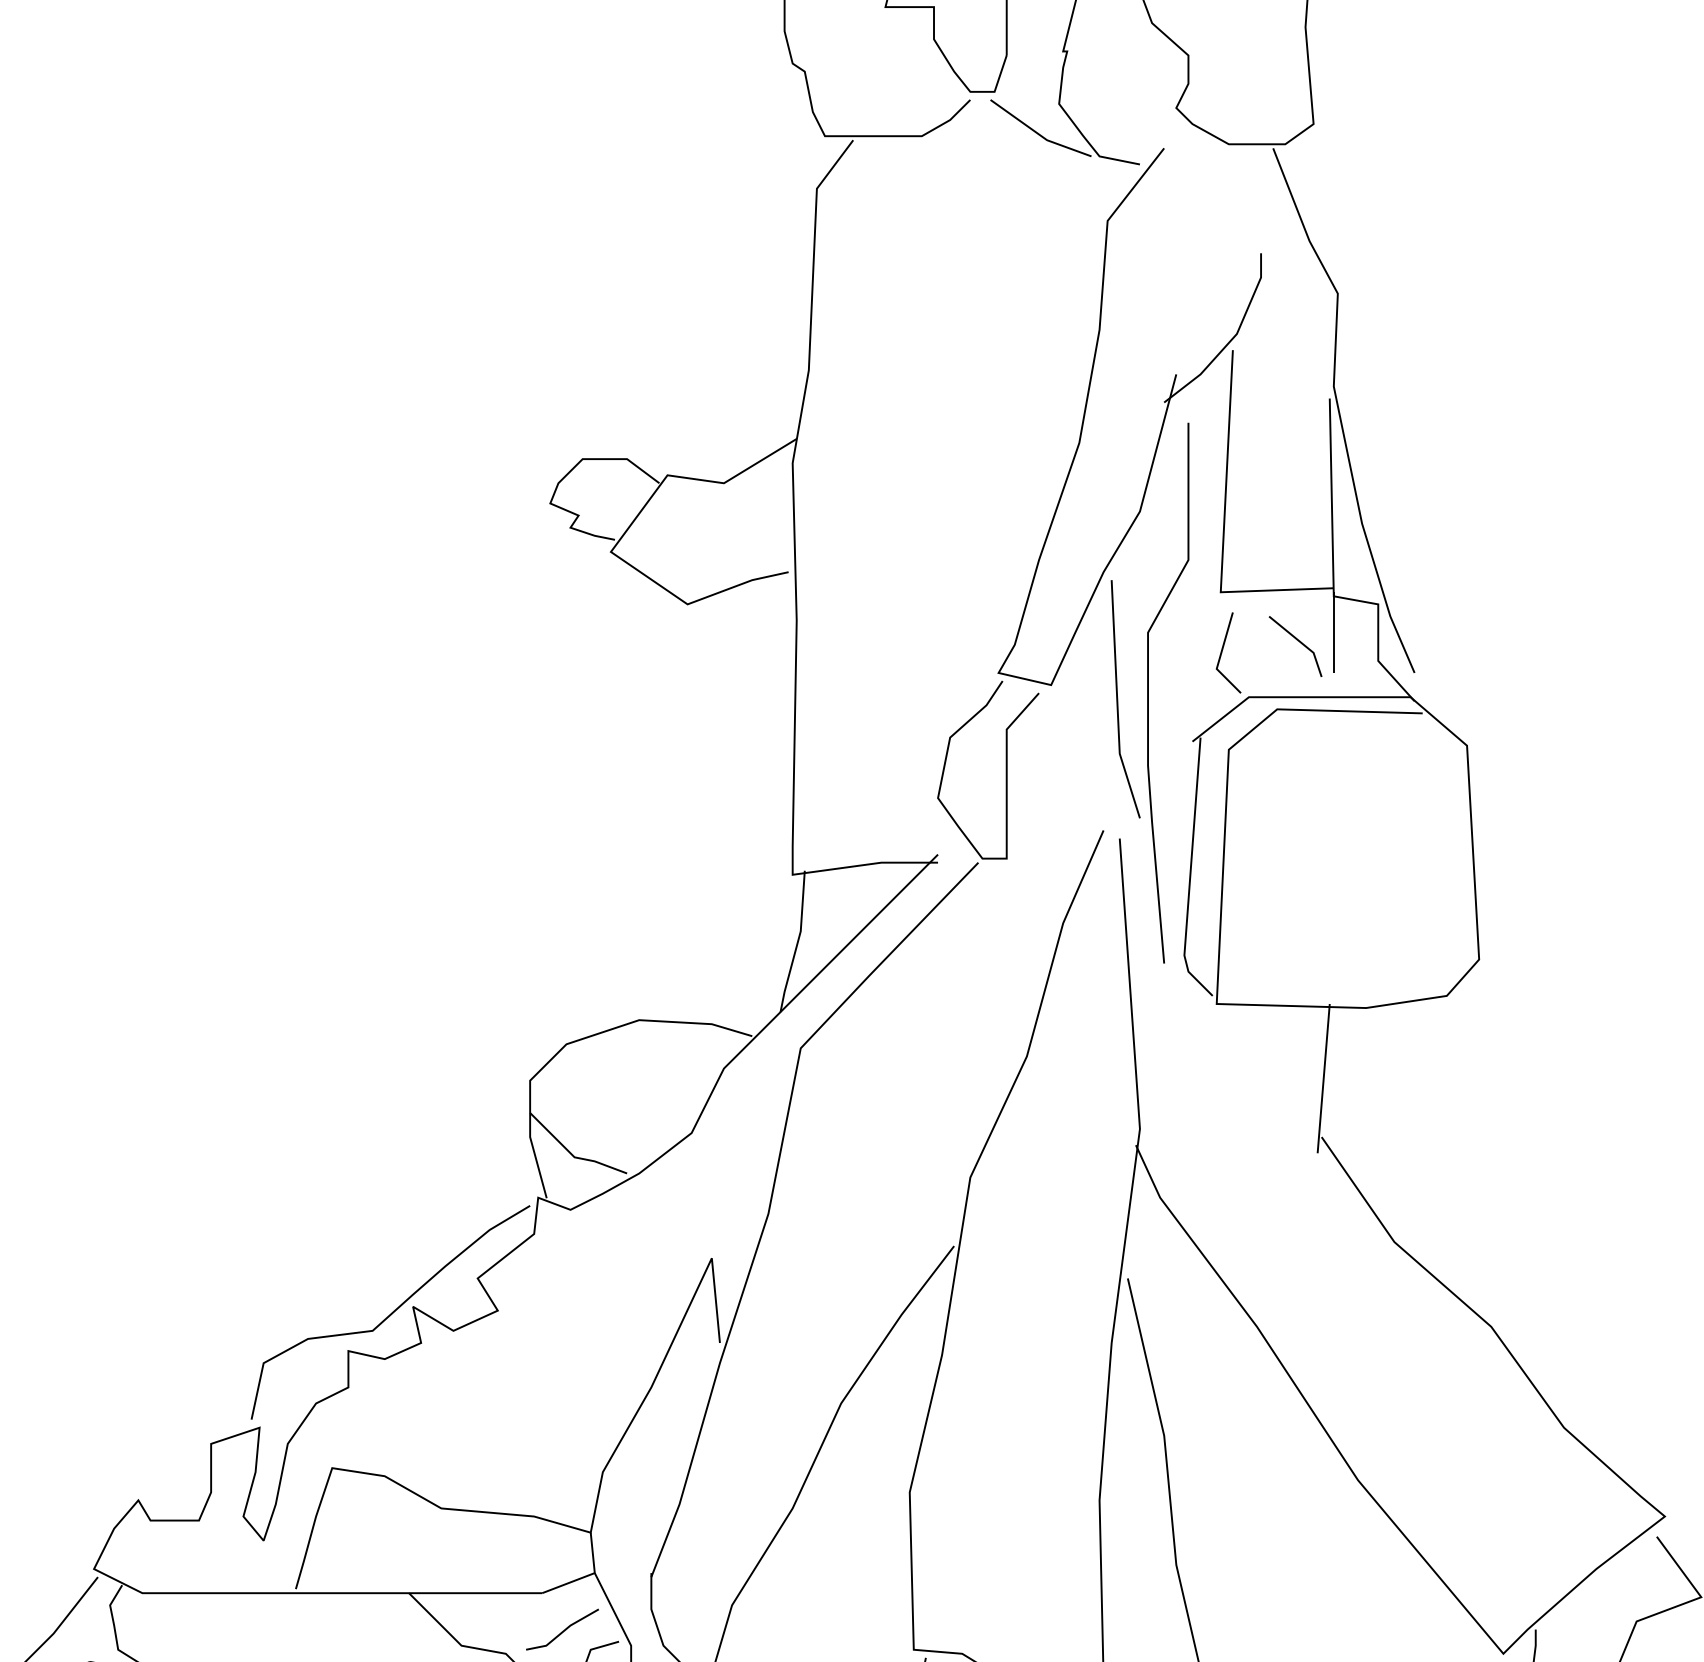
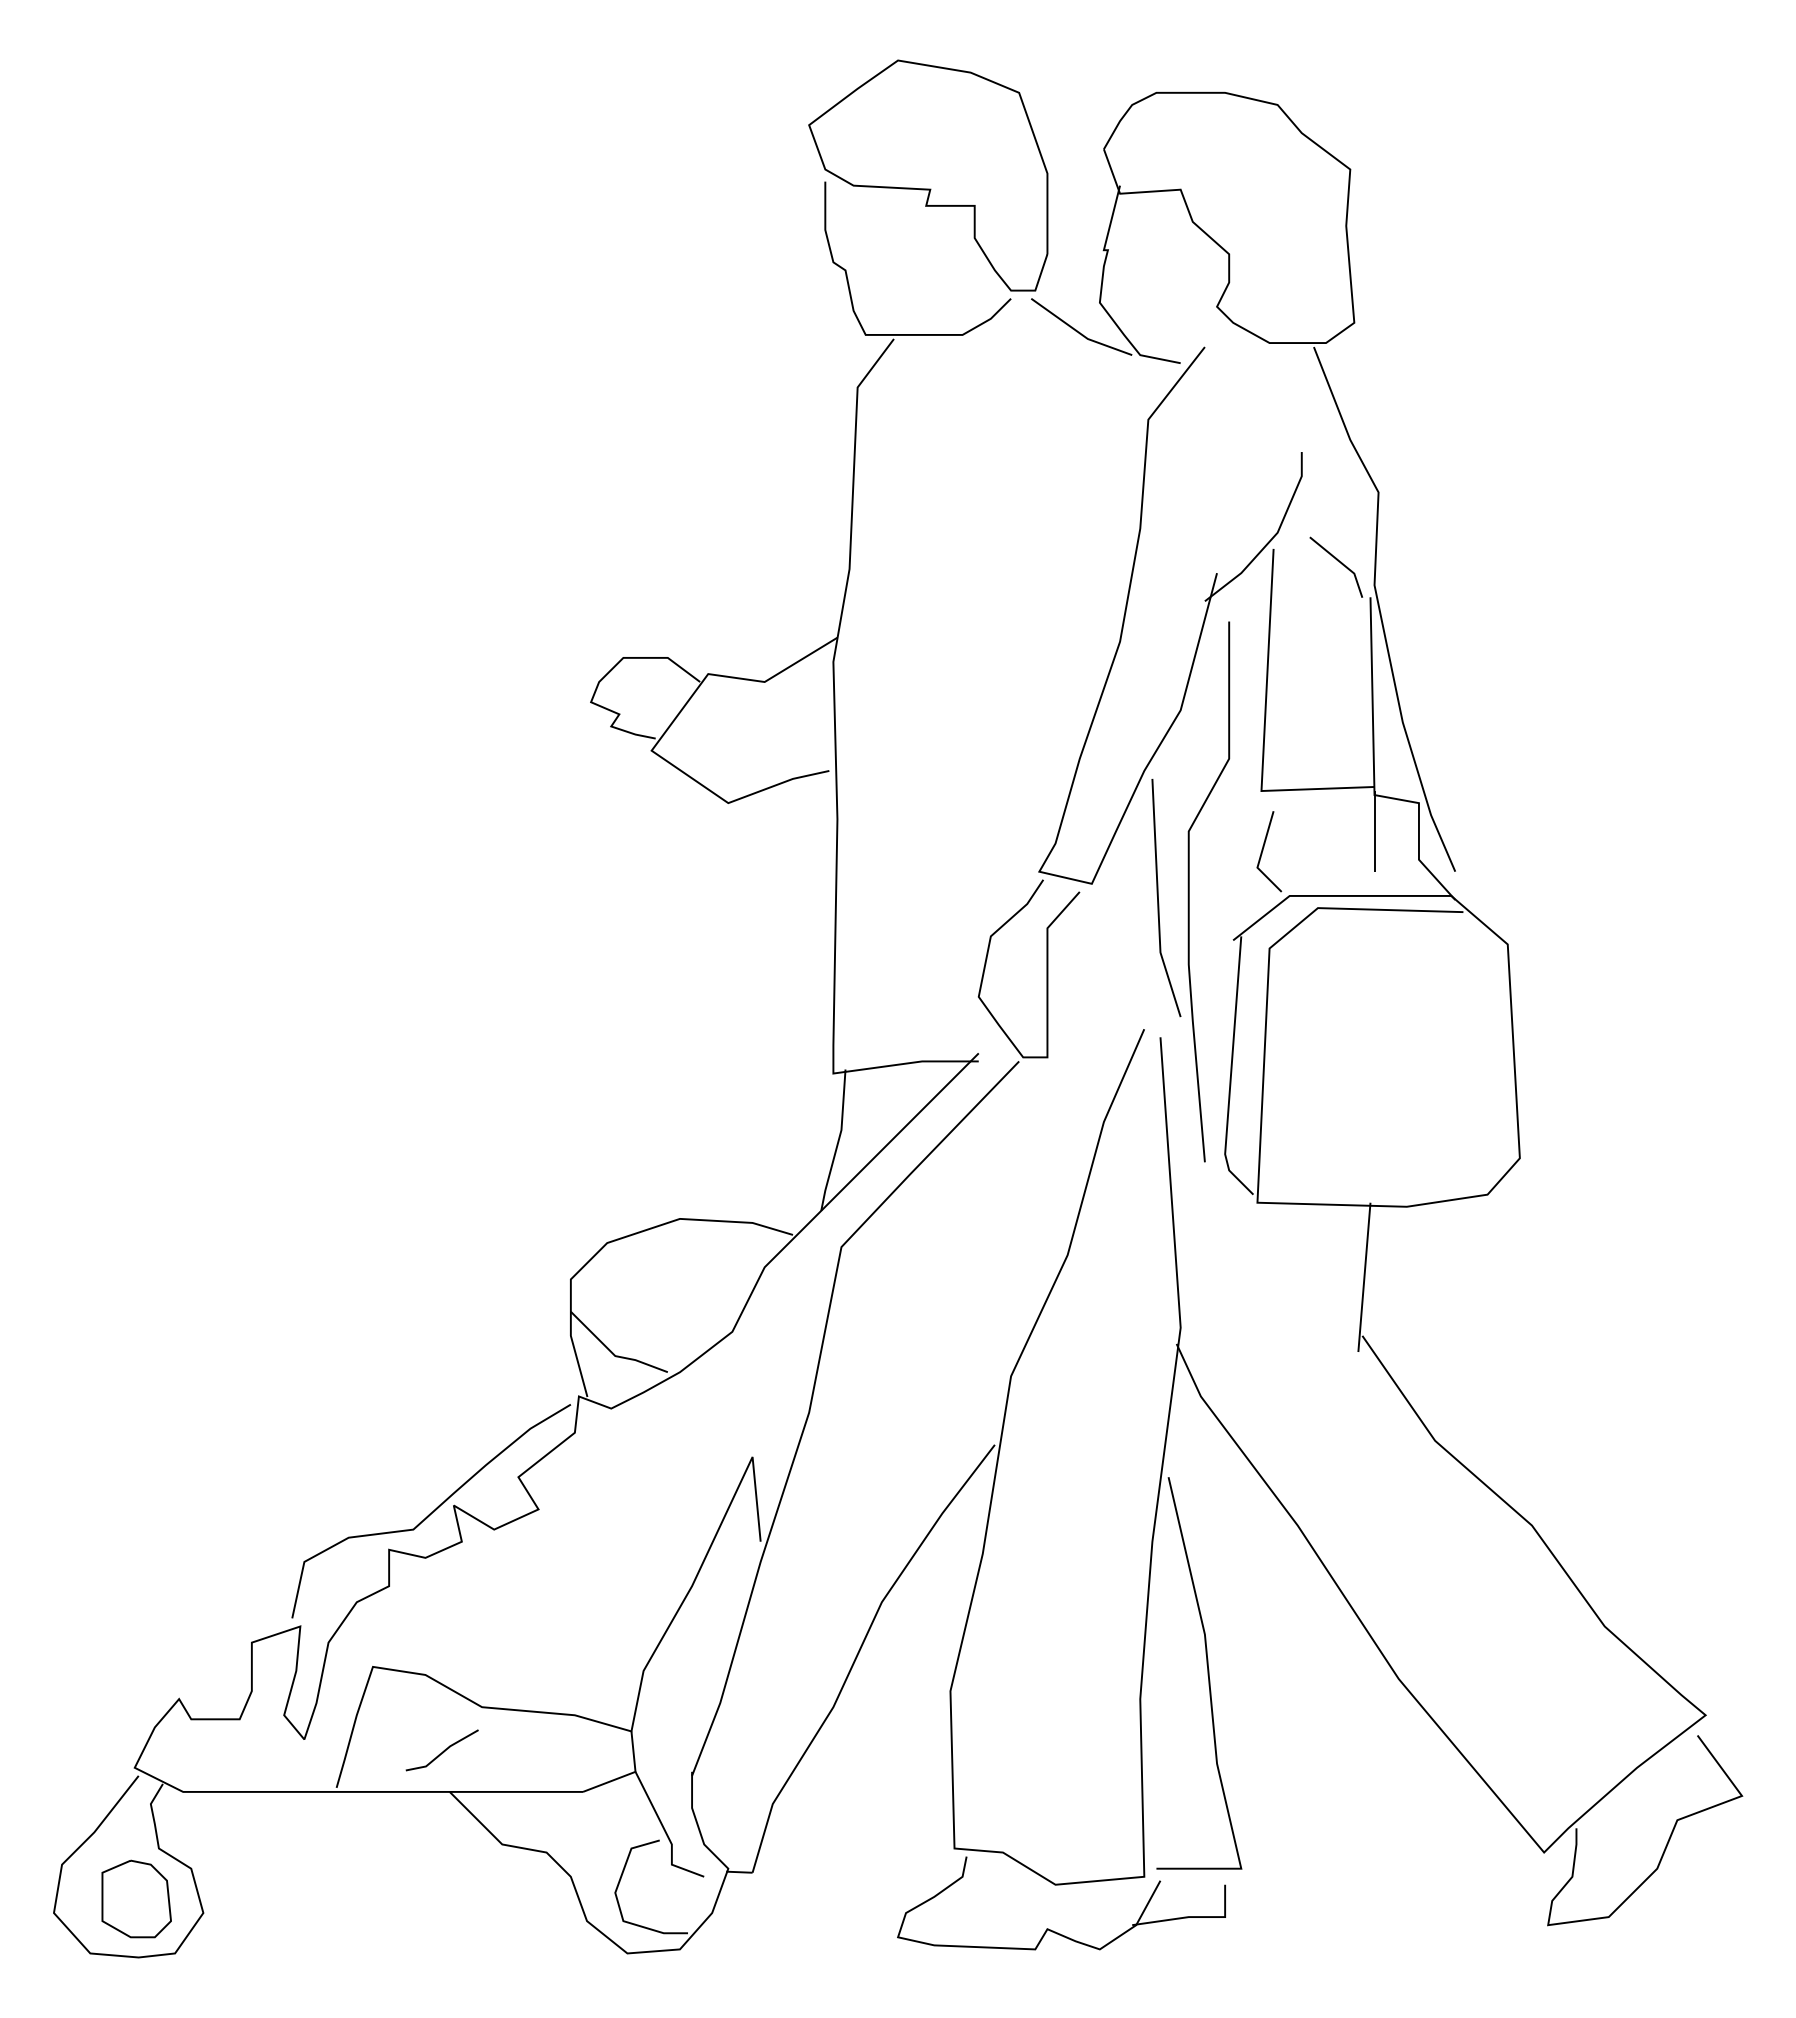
line: (1298, 641) -> (1339, 562), moved
line: (562, 1630) -> (442, 1751), moved

